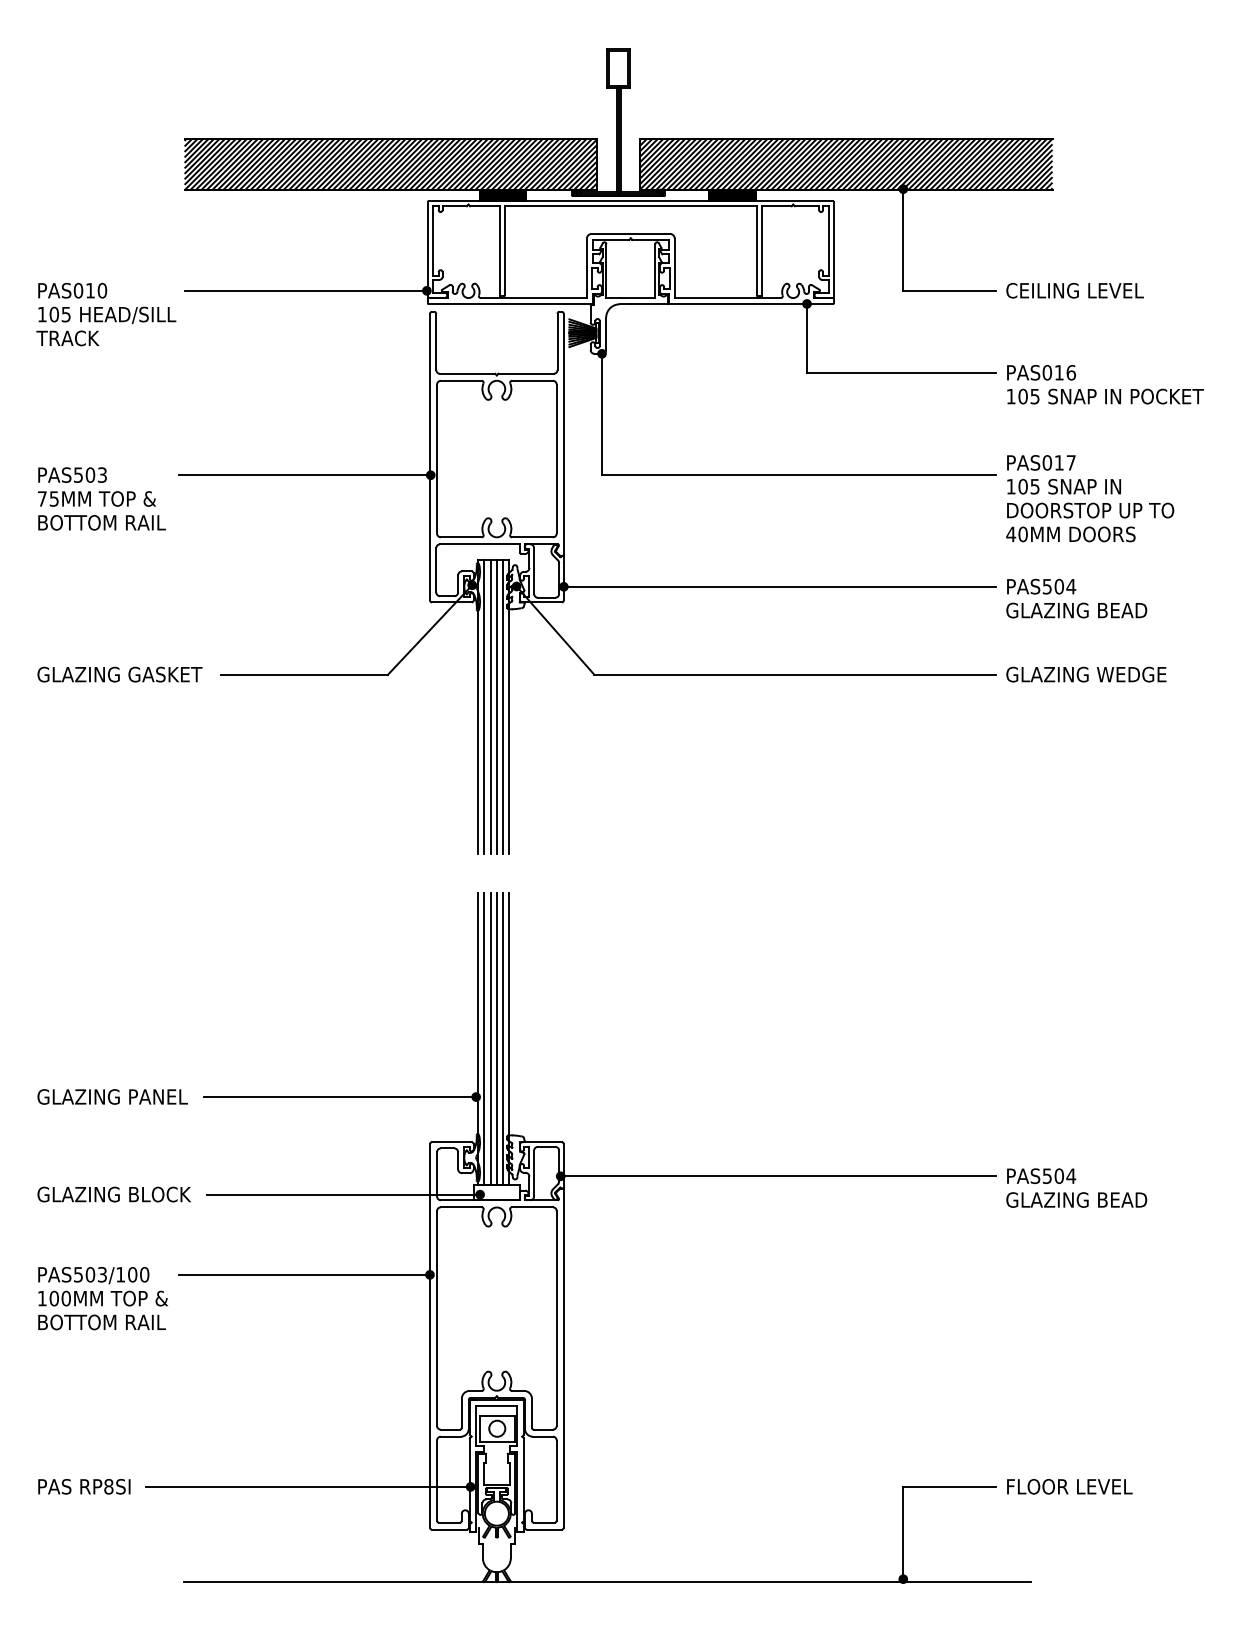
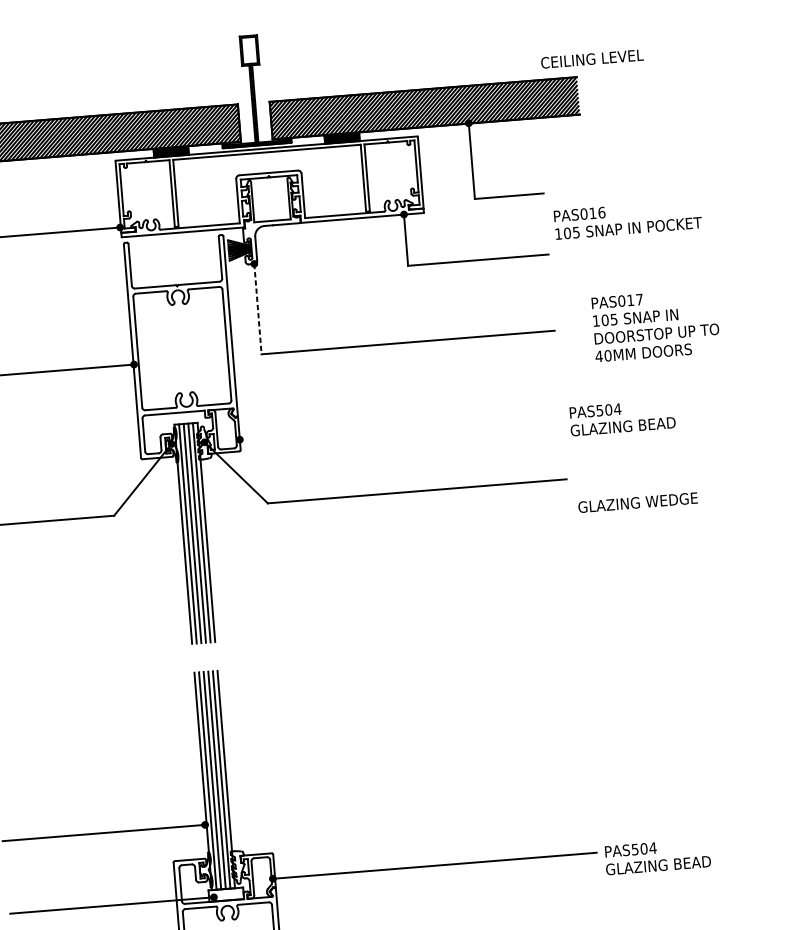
text: (1074, 290) -> (591, 58), moved
text: (1105, 384) -> (628, 219), moved
line: (602, 414) -> (258, 309), solid -> dashed
text: (1090, 498) -> (656, 325), moved
line: (779, 586) -> (400, 426), removed
text: (1086, 674) -> (638, 502), moved

